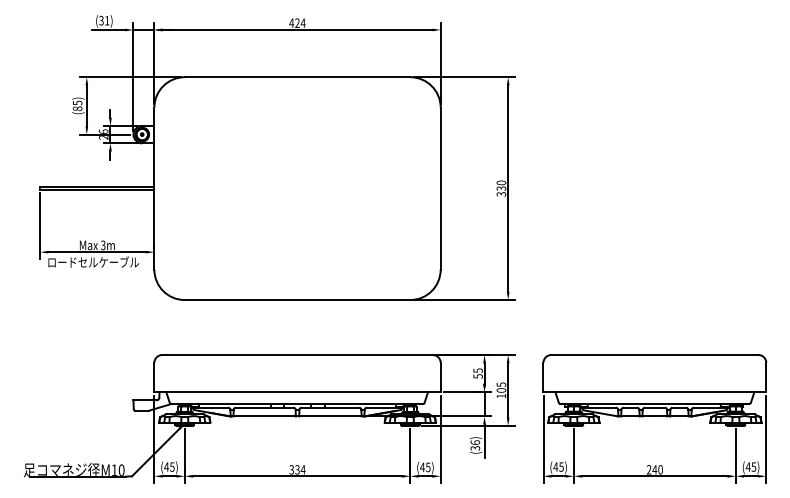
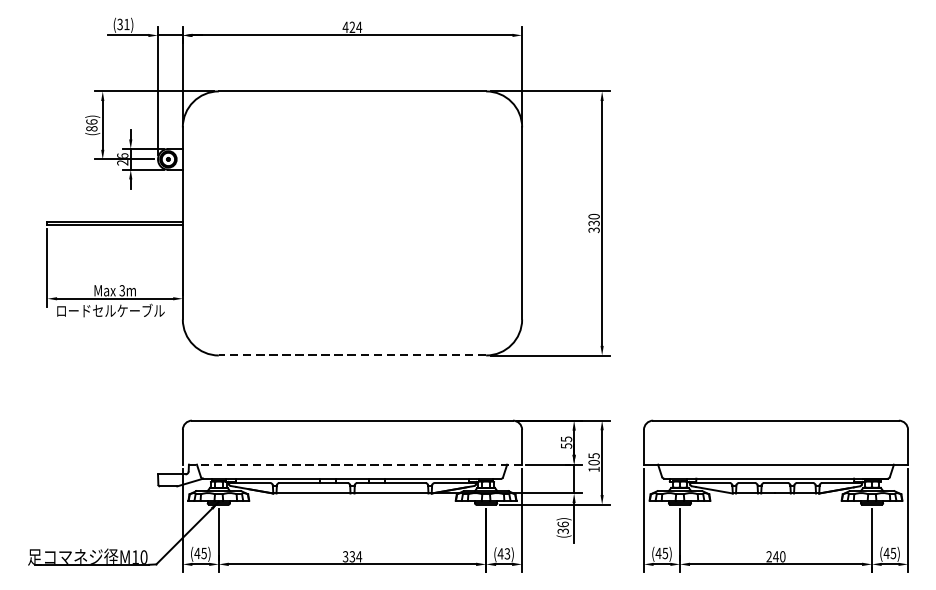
text: (77, 102) -> (91, 121), (85) -> (86)
line: (297, 300) -> (352, 356), solid -> dashed
line: (297, 392) -> (352, 465), solid -> dashed
text: (428, 466) -> (507, 552), (45) -> (43)

